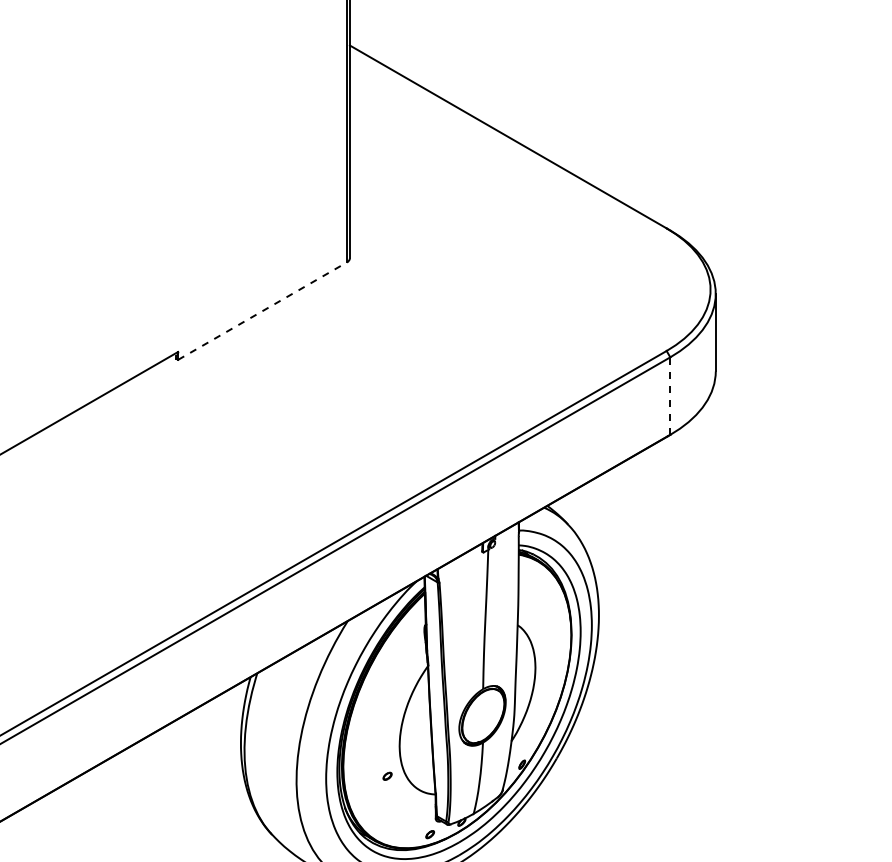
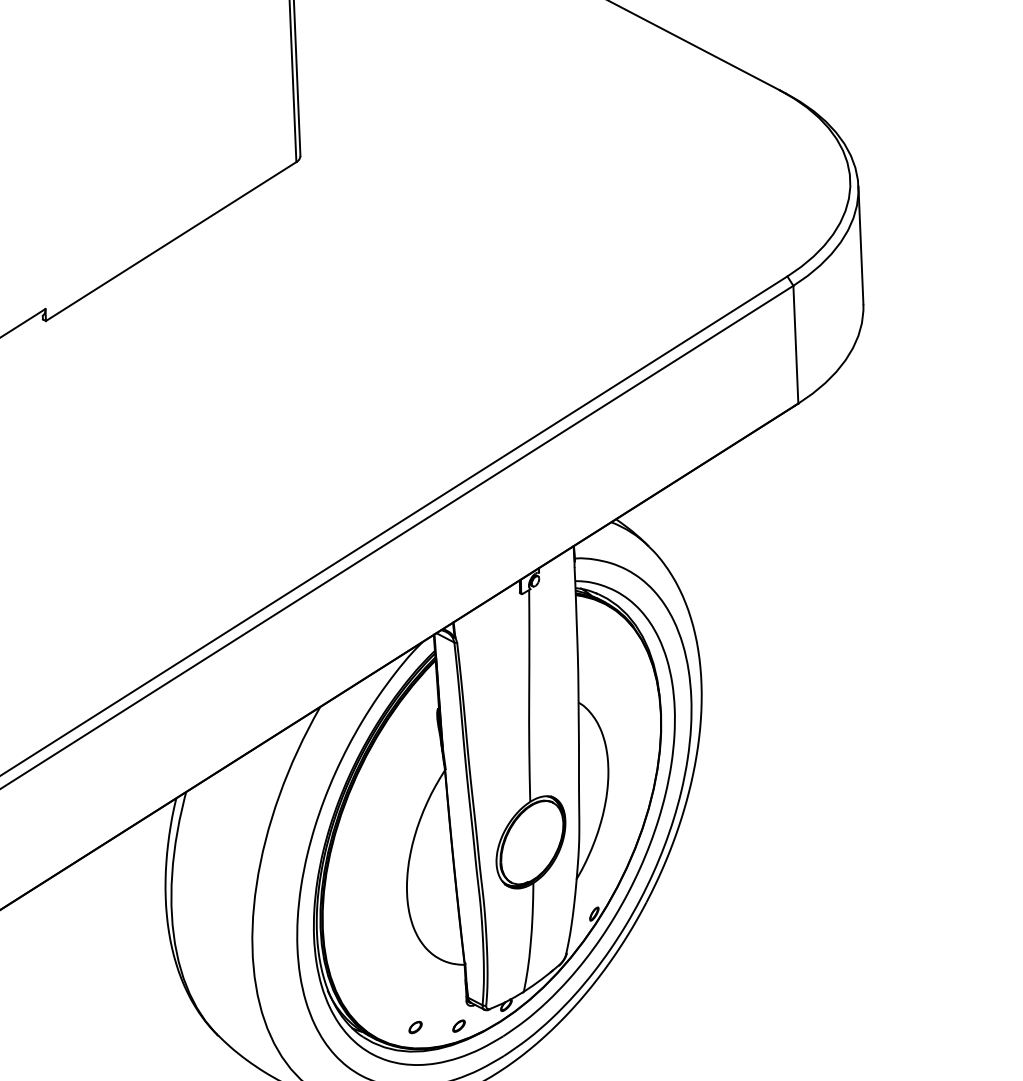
line: (262, 311) -> (171, 242), dashed -> solid
line: (670, 396) -> (796, 345), dashed -> solid
part: (387, 775) -> (415, 1026), moved

